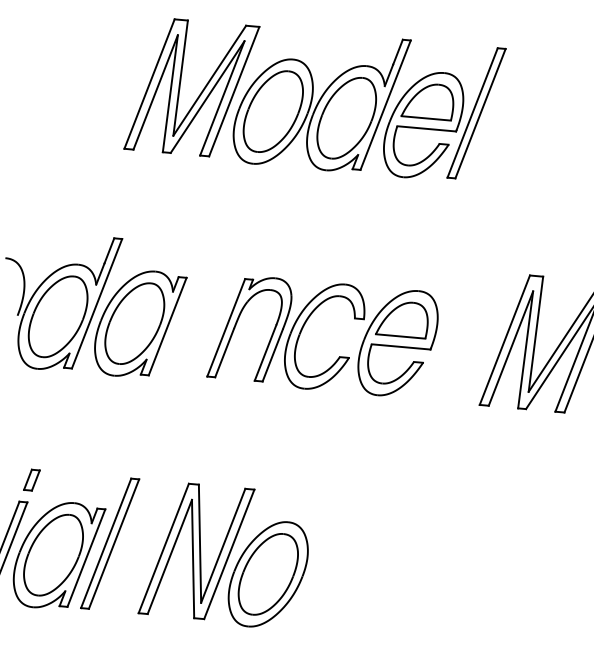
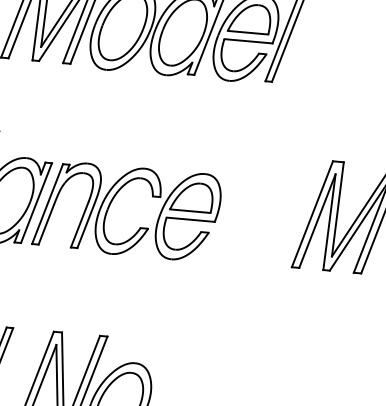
part: (304, 326) -> (111, 203), moved

